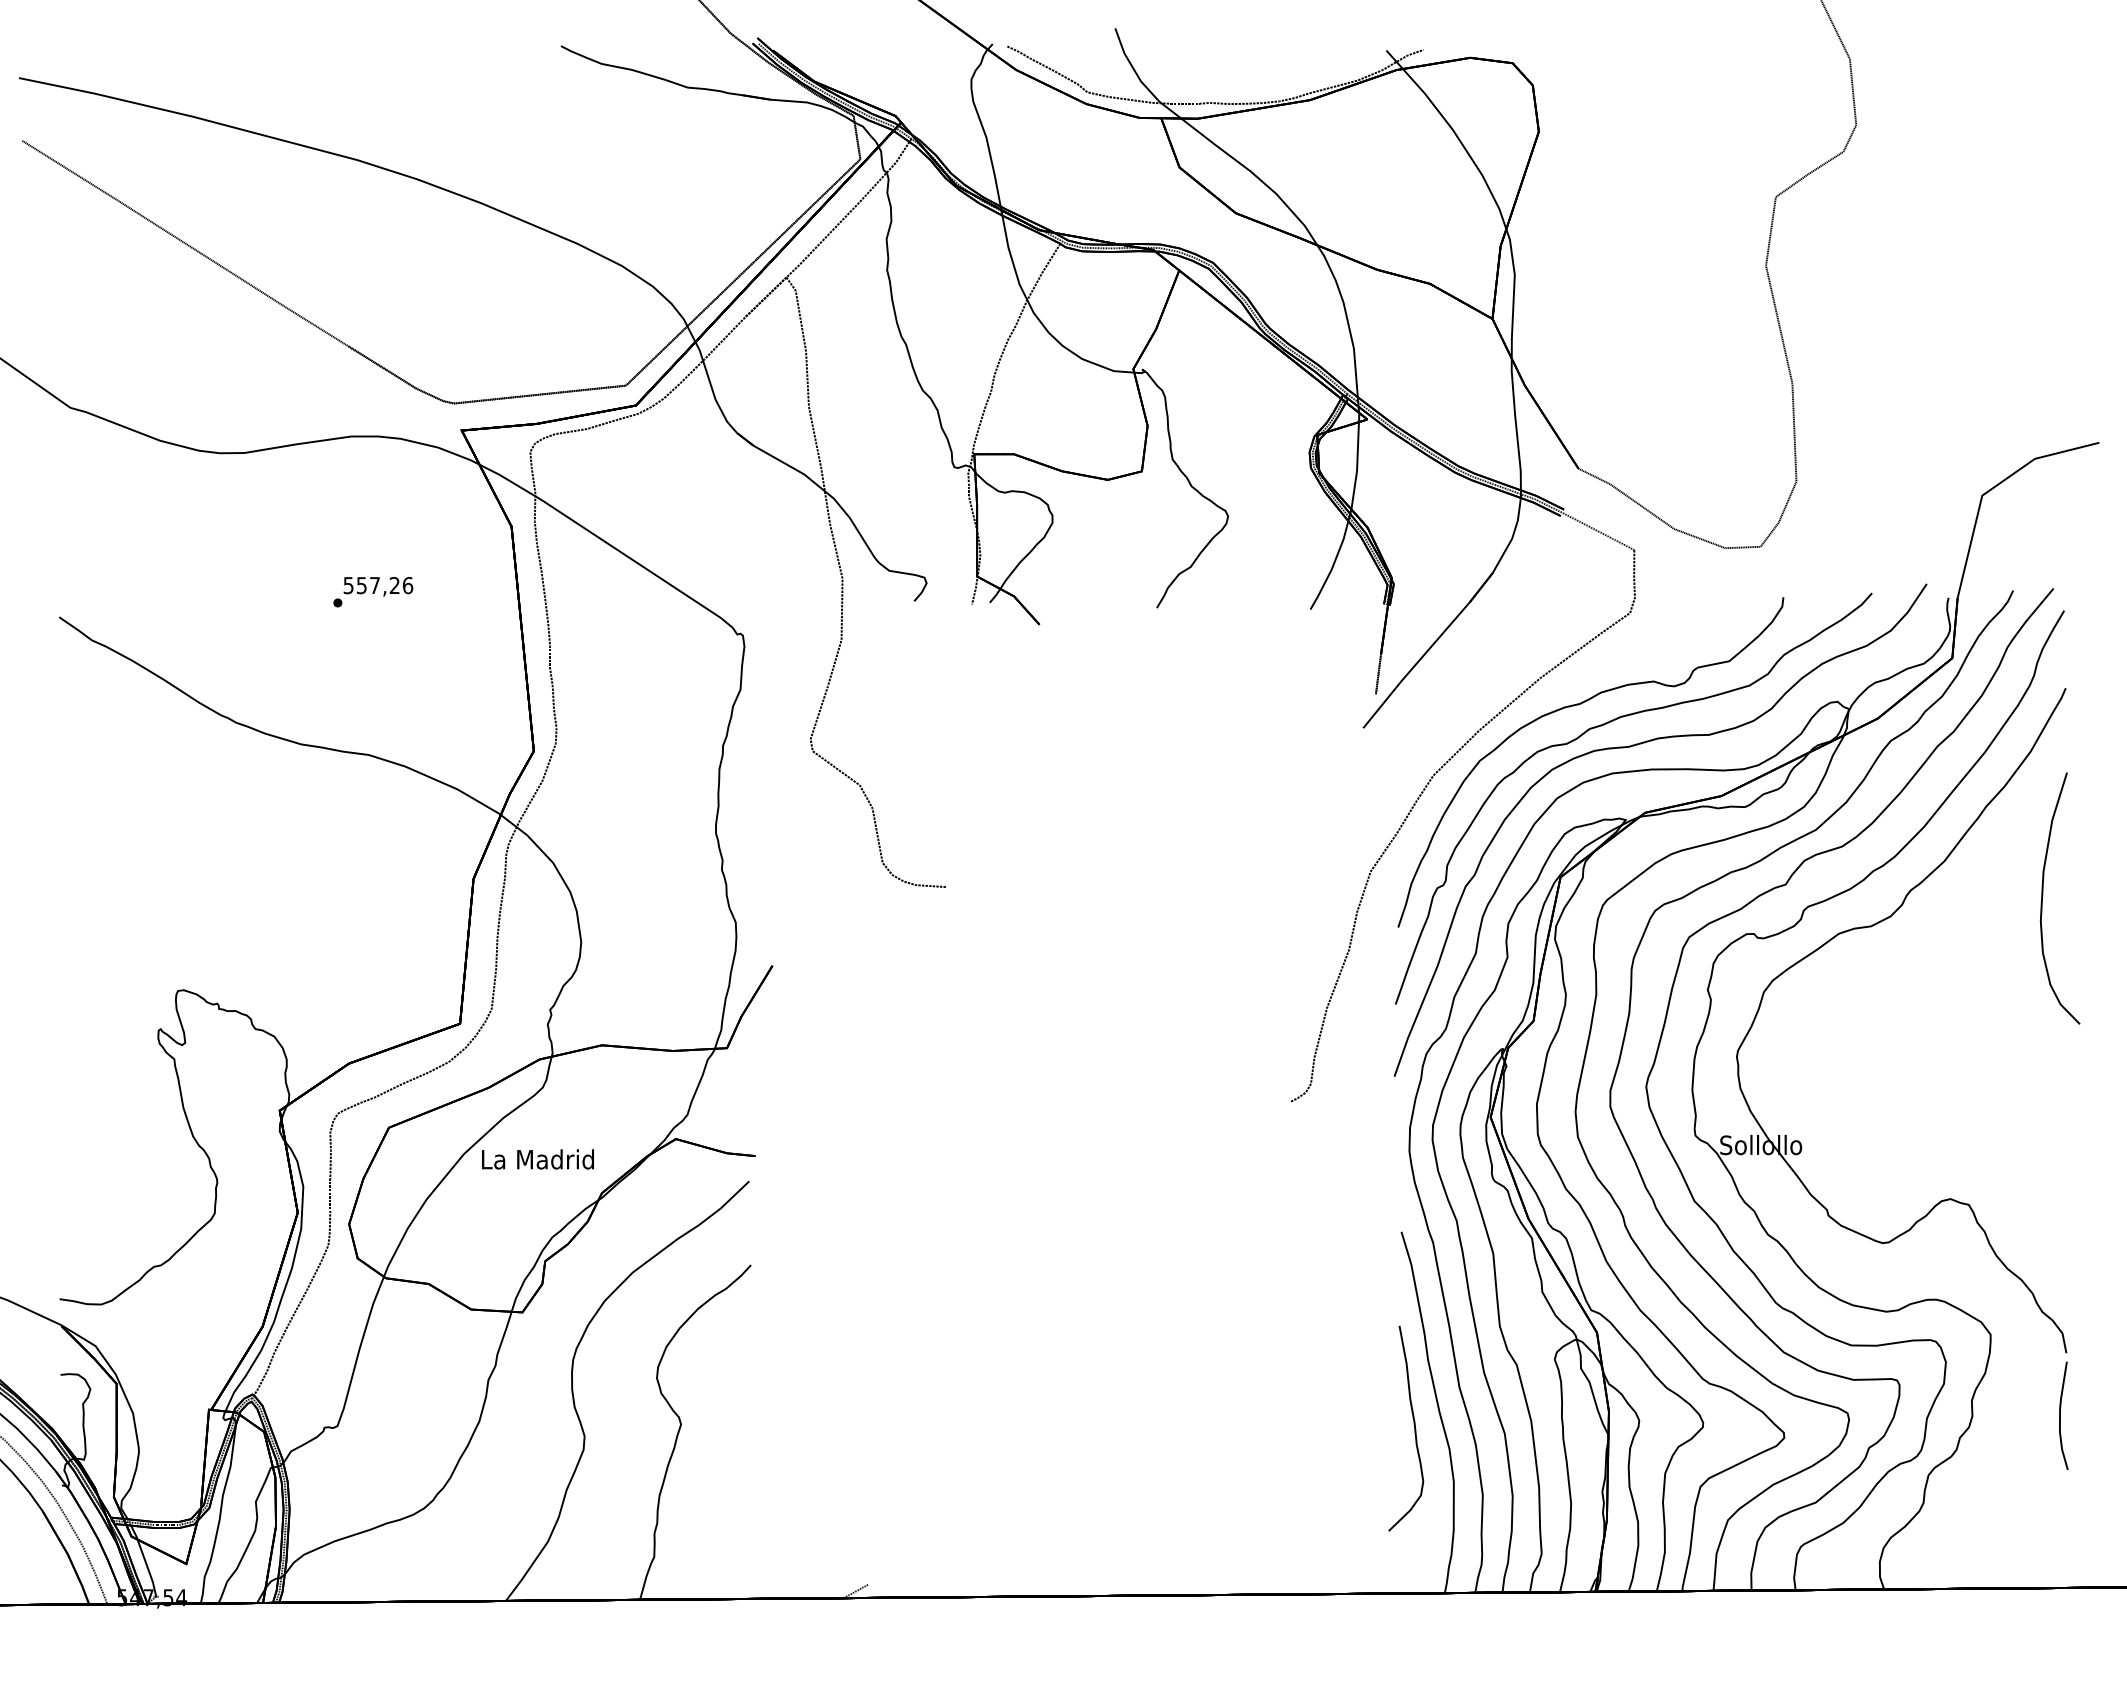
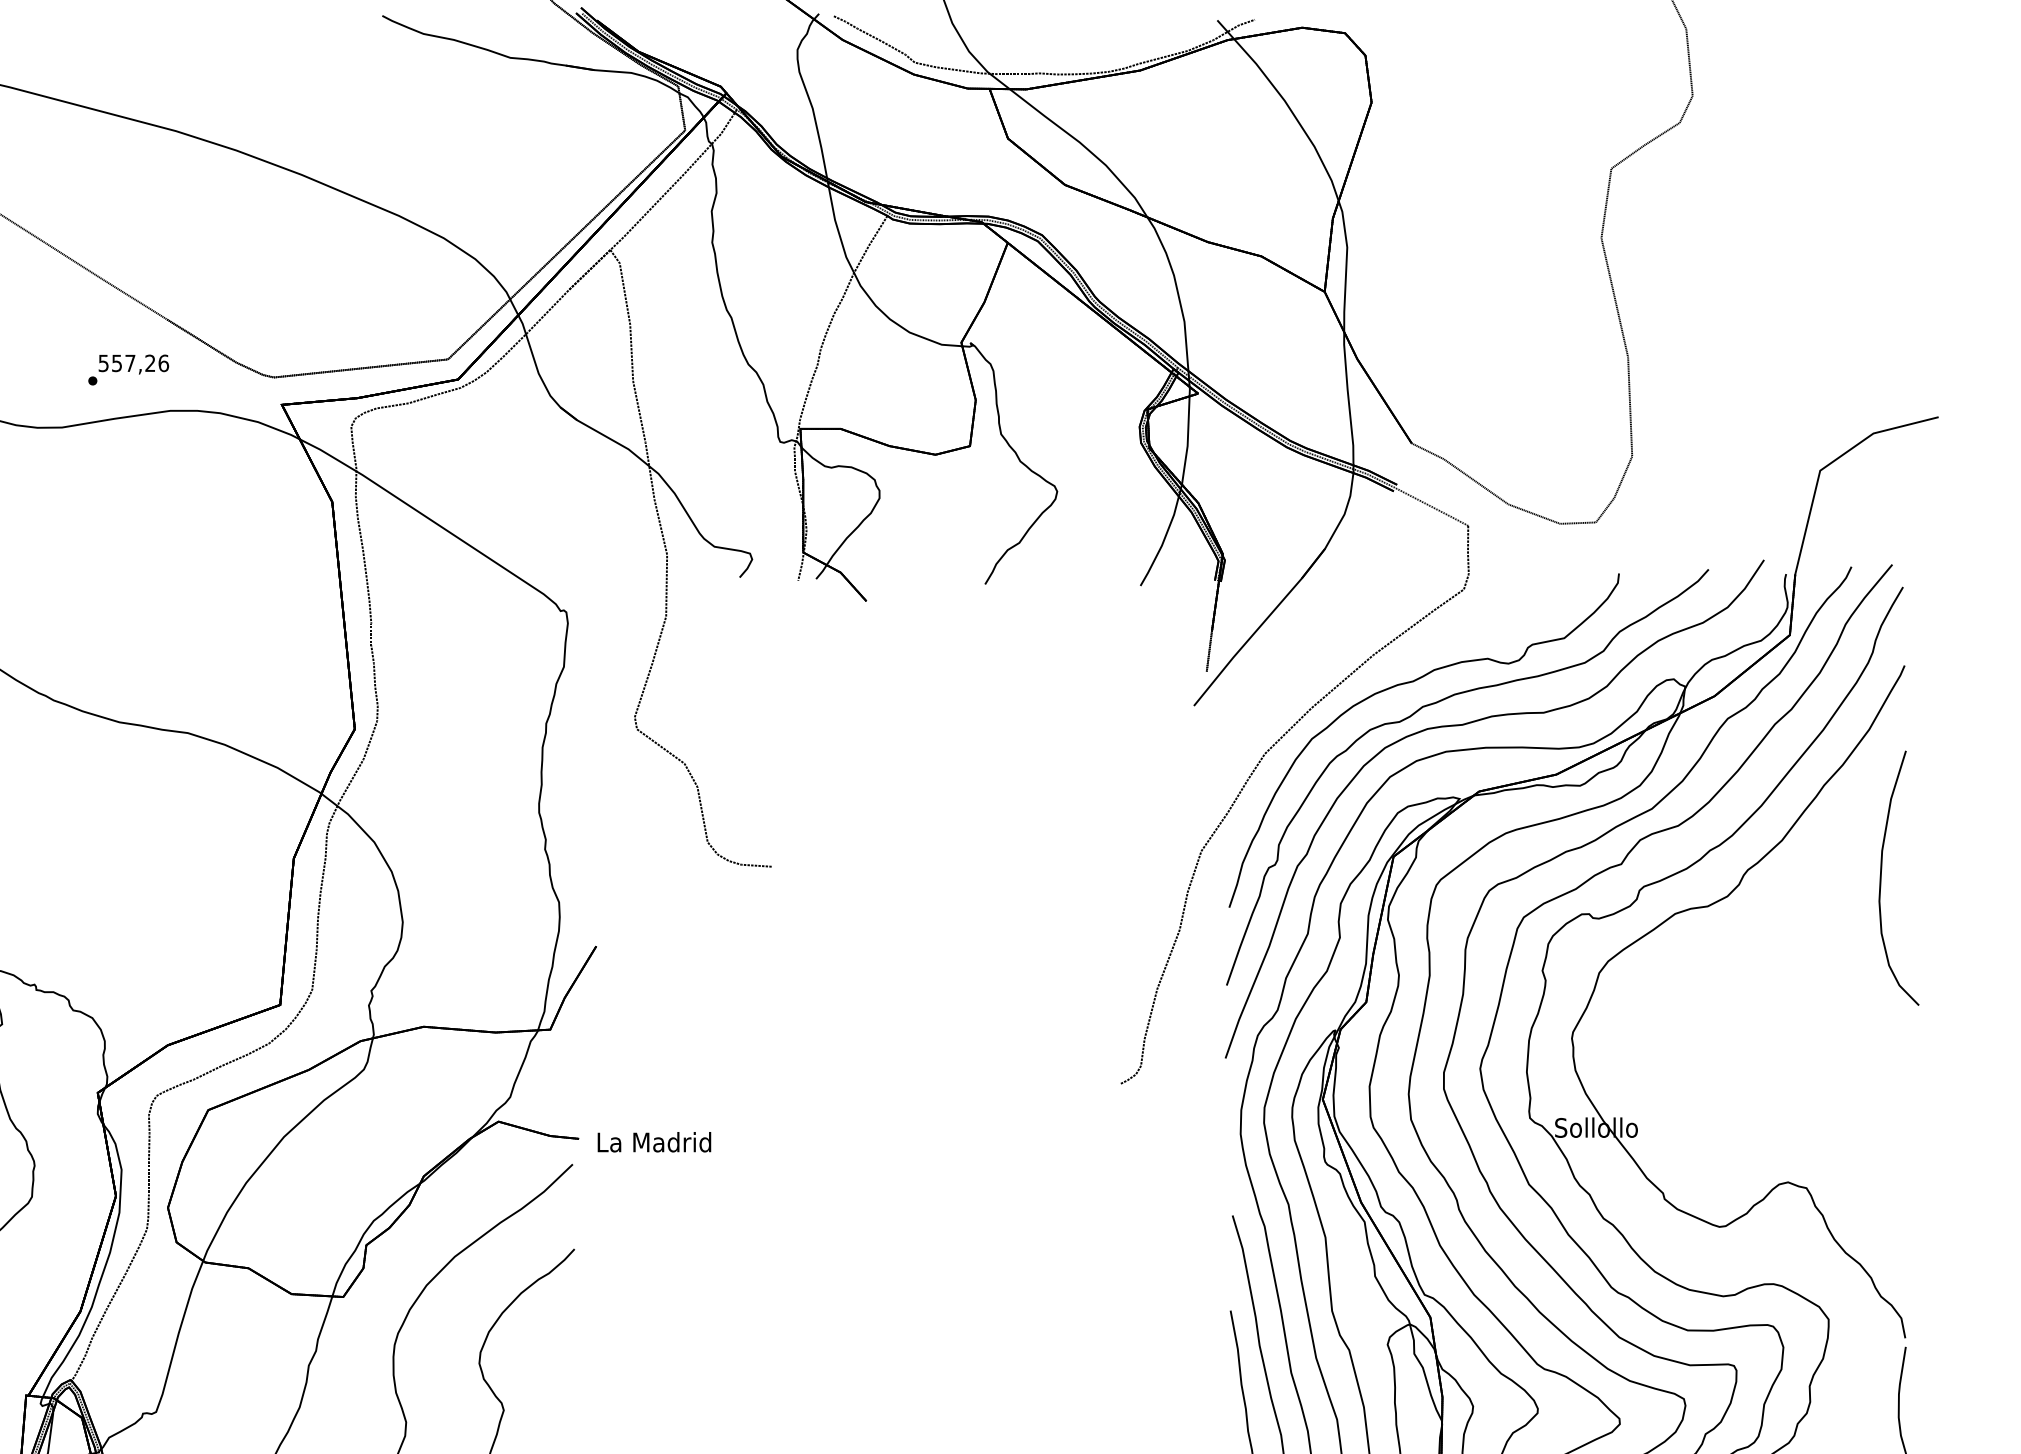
text: (373, 592) -> (128, 370), moved
text: (537, 1159) -> (653, 1142), moved

